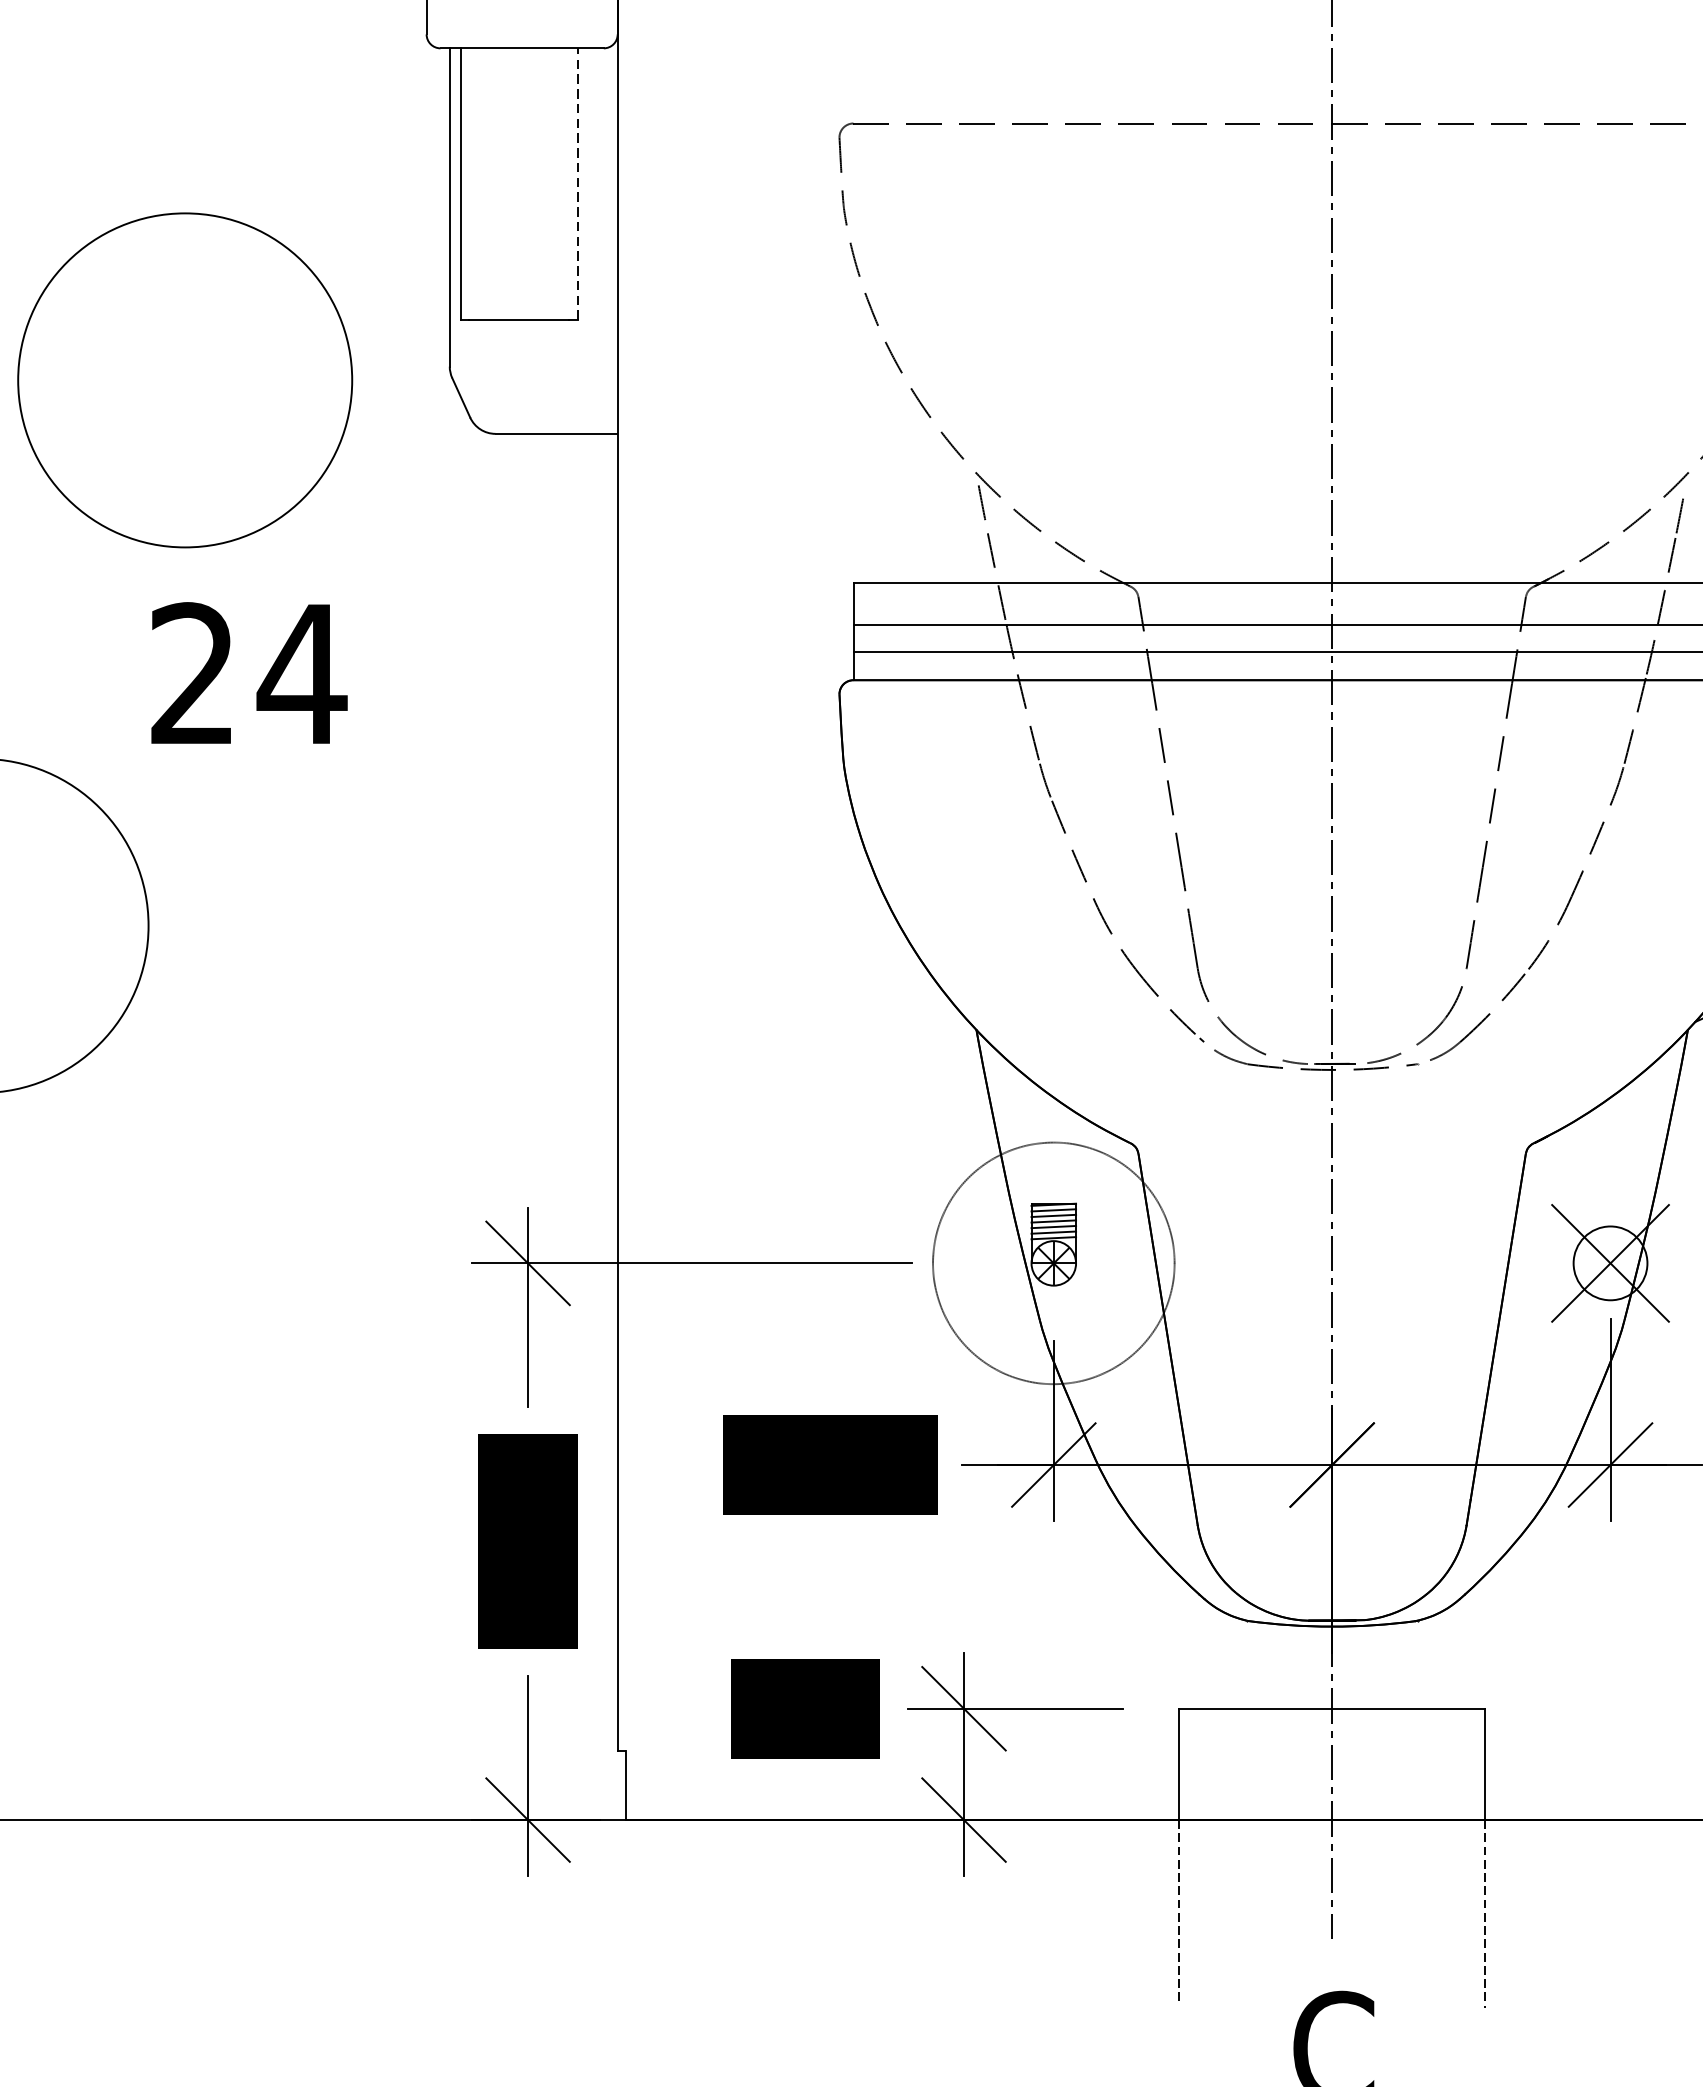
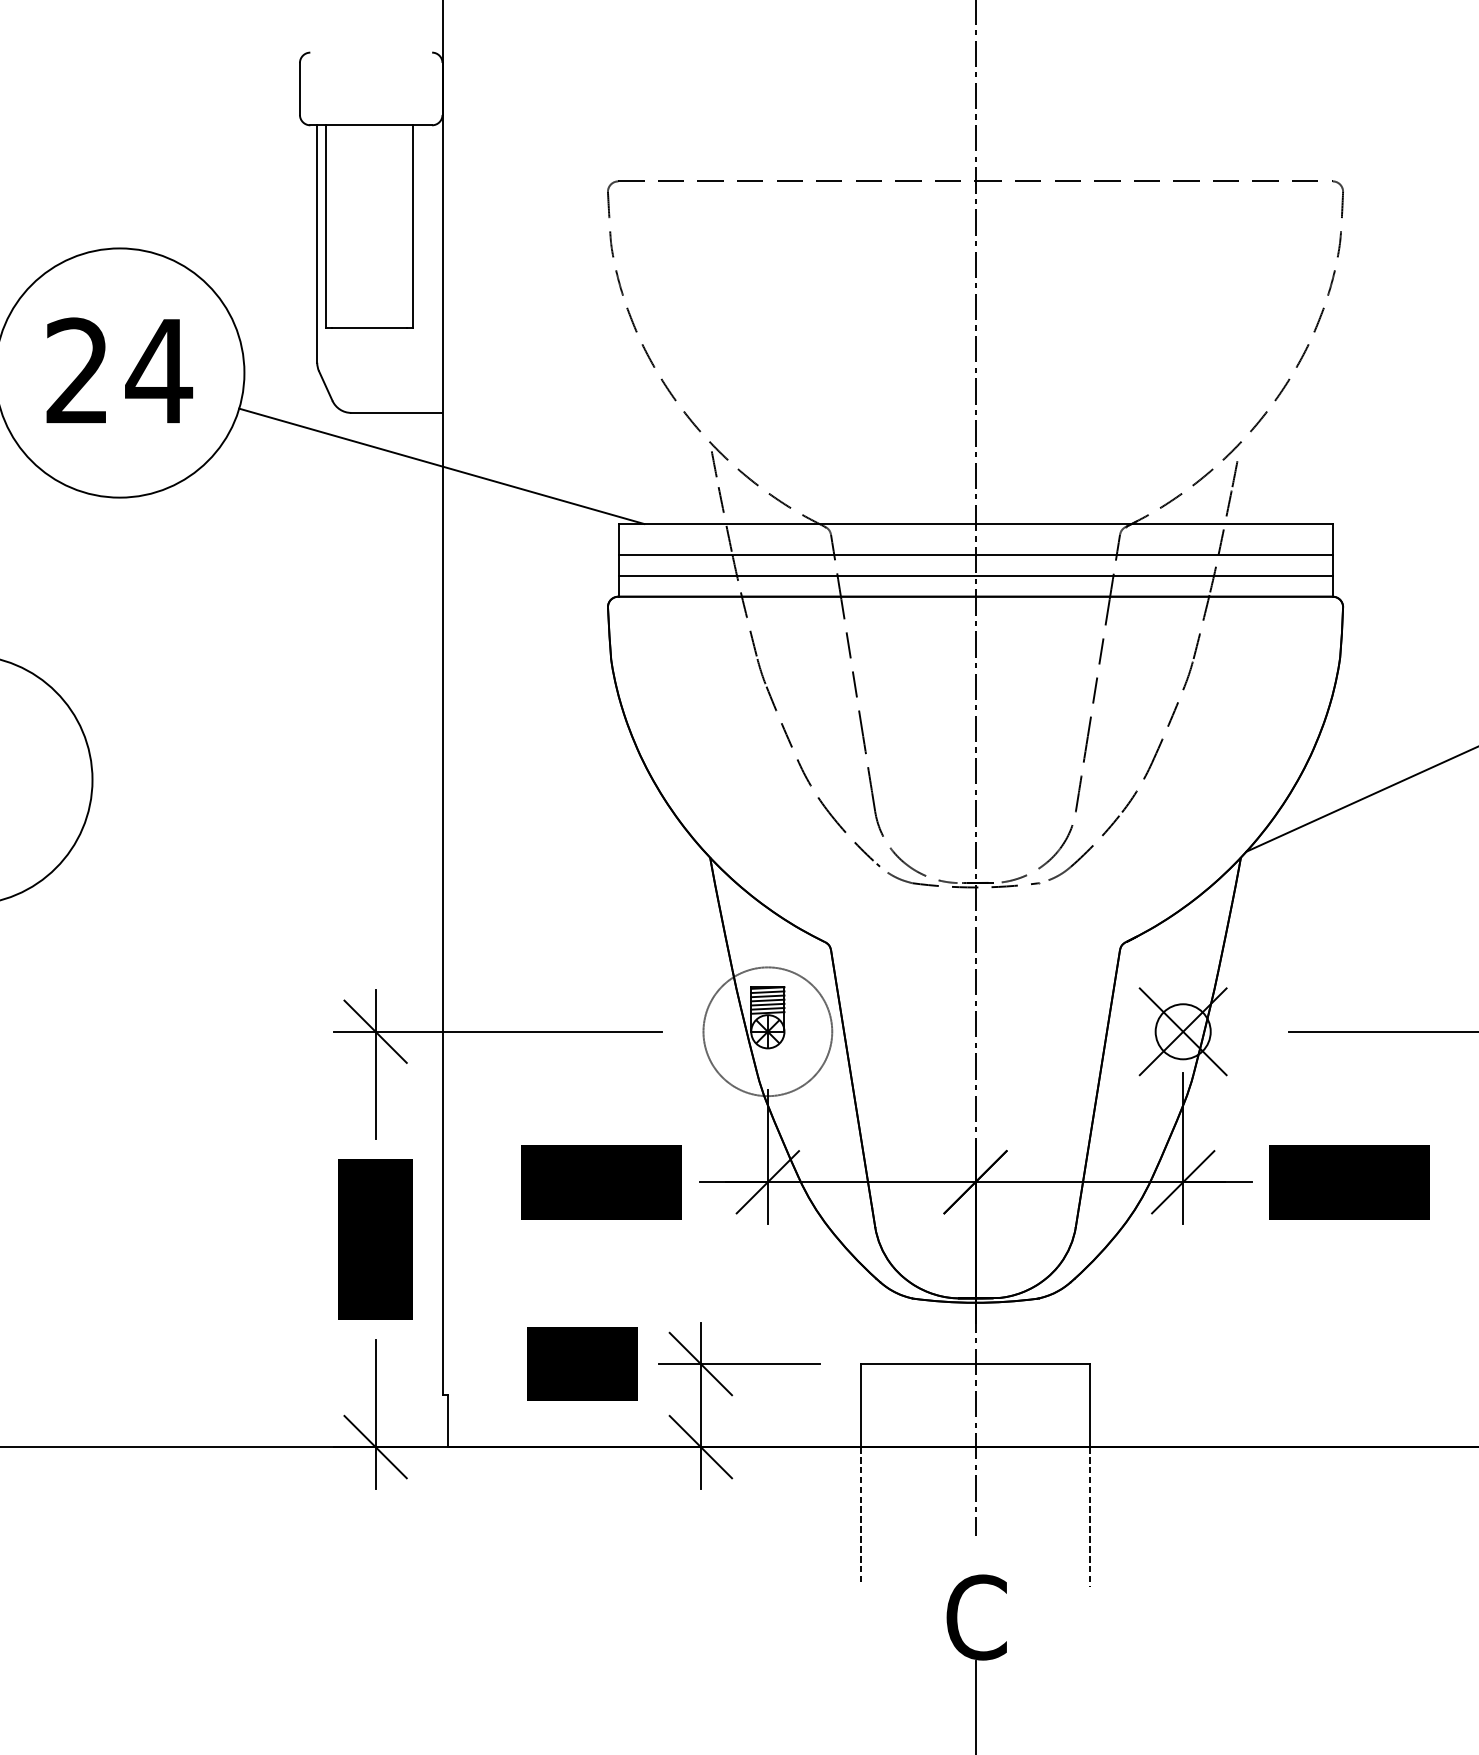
line: (577, 183) -> (412, 226), dashed -> solid
line: (616, 505) -> (441, 466), added
text: (249, 671) -> (119, 369), moved
circle: (1053, 1263) -> (767, 1031), size x0.71

